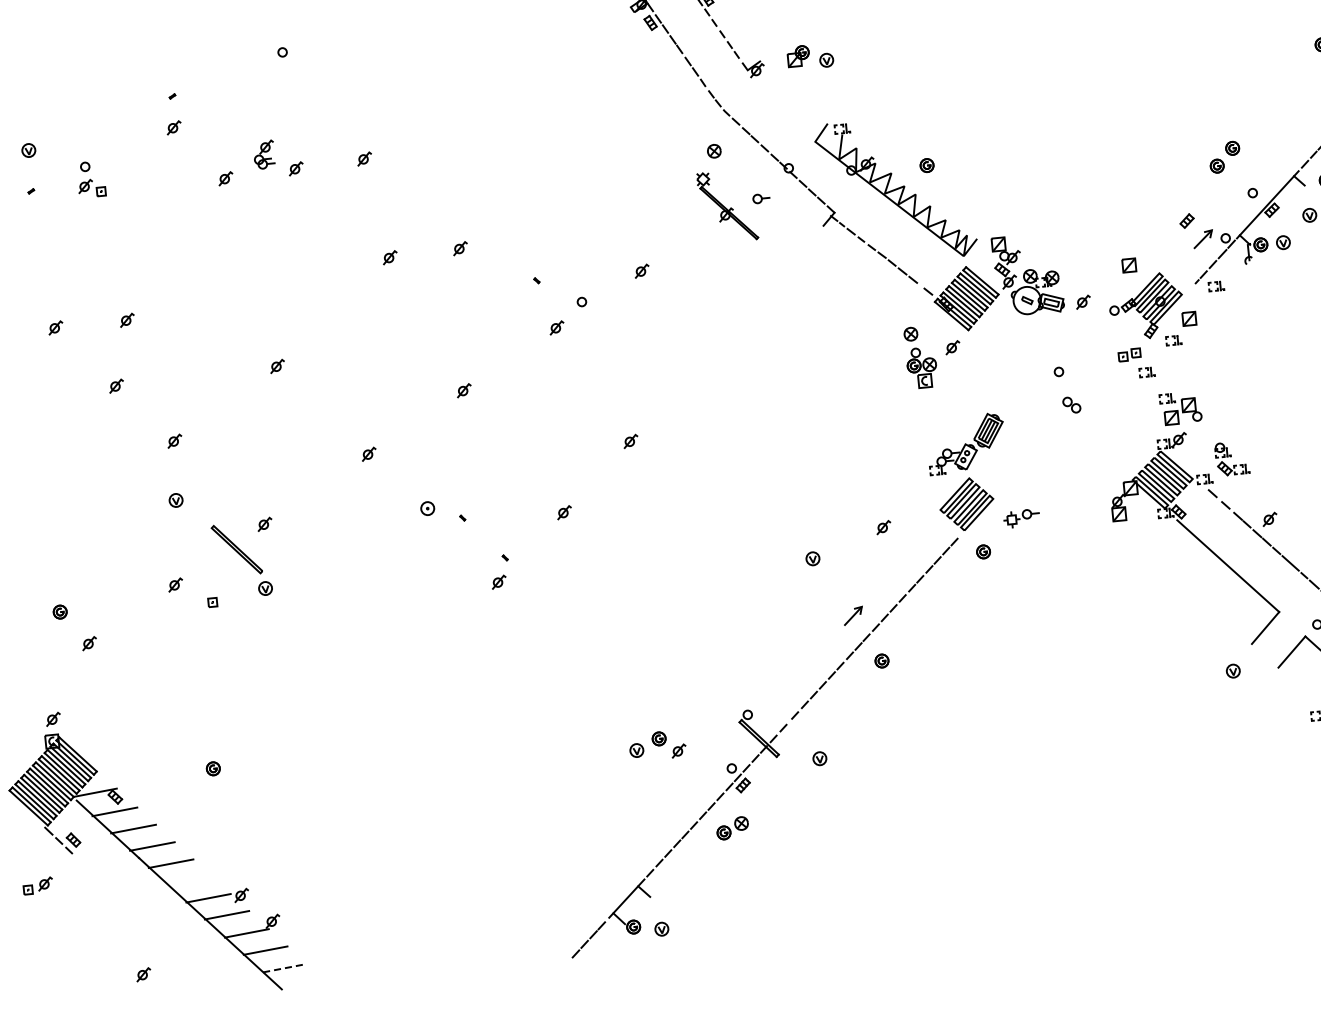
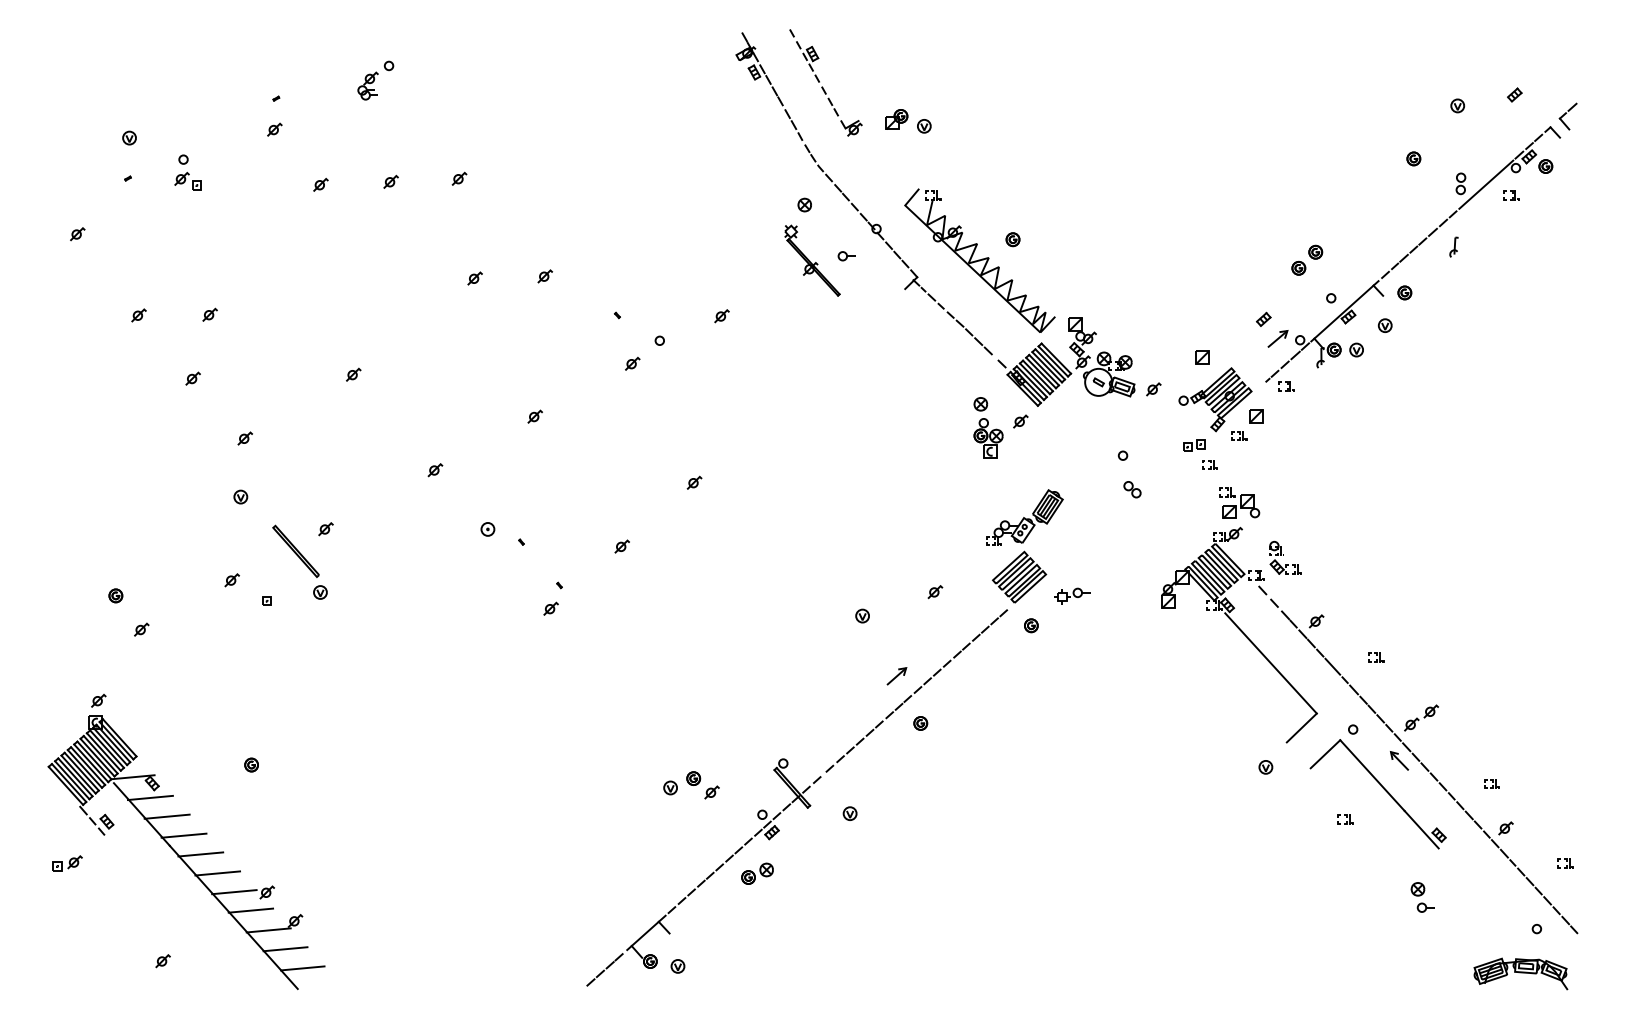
part: (263, 154) -> (367, 85), moved
line: (189, 881) -> (217, 873), added
line: (284, 968) -> (302, 968), dashed -> solid

